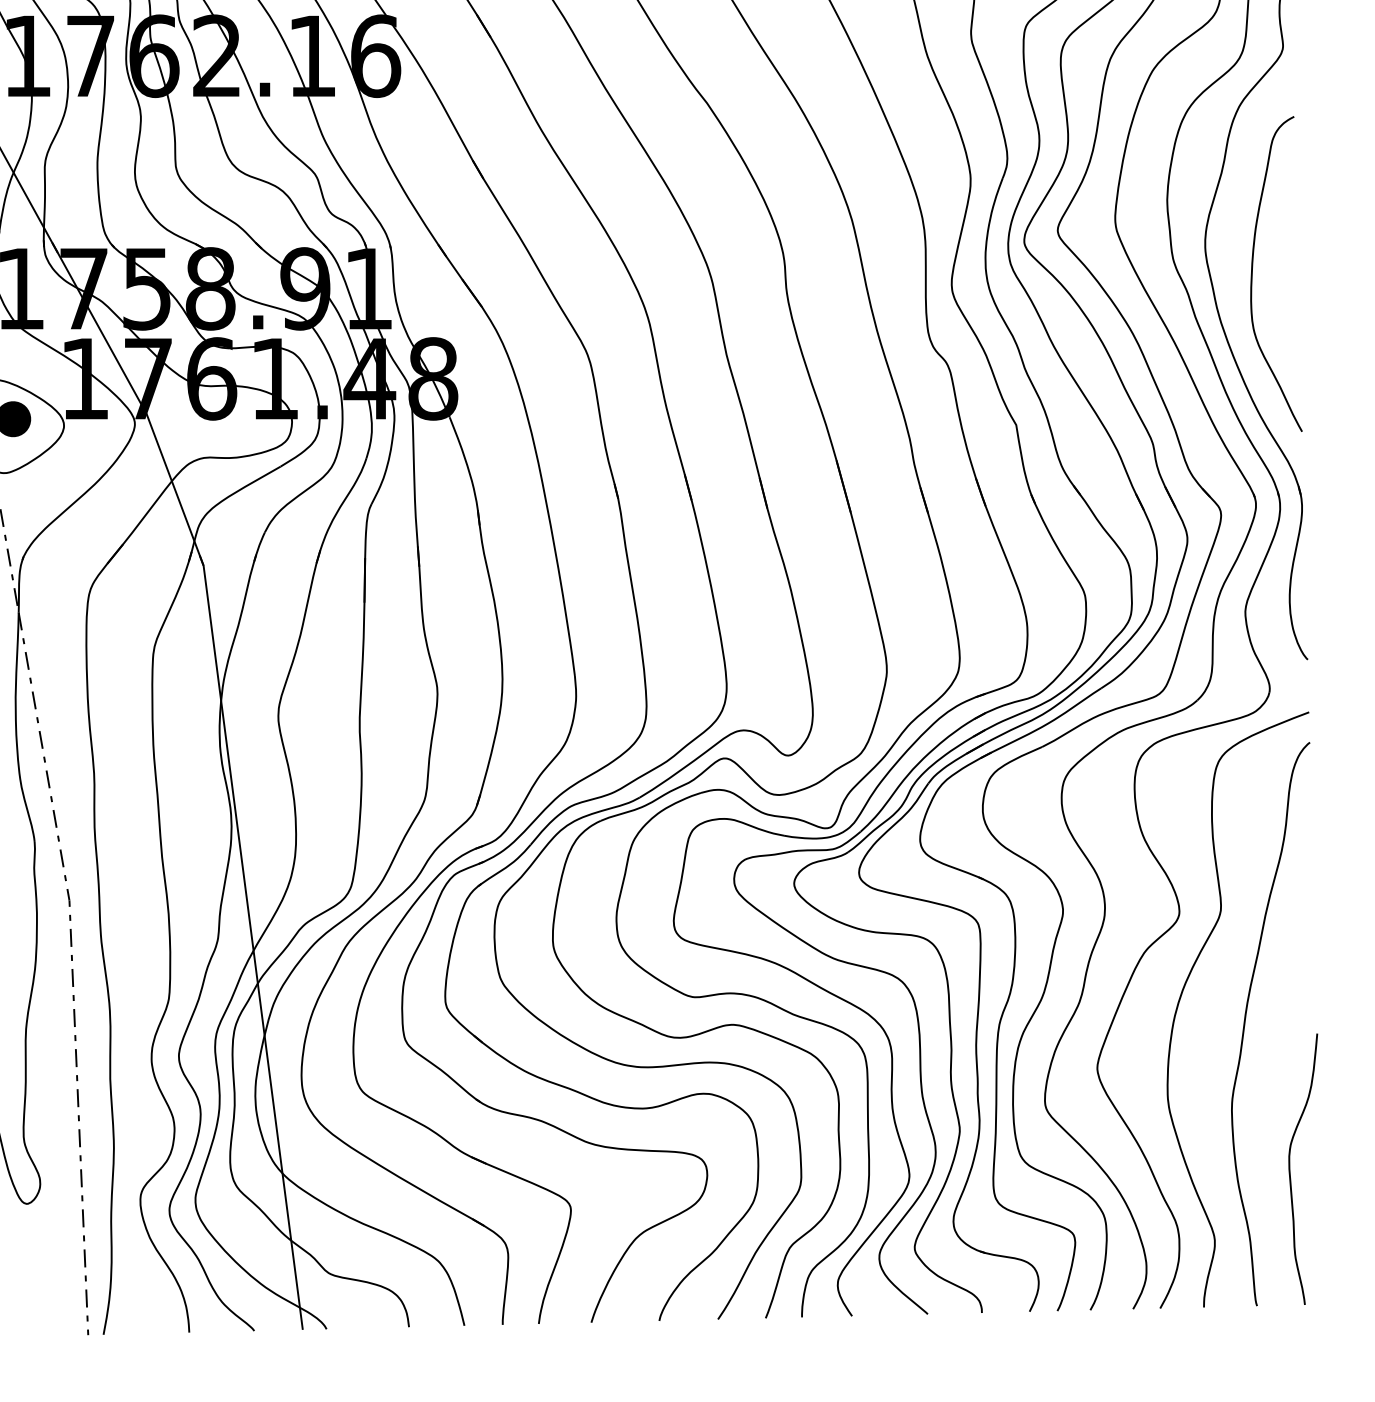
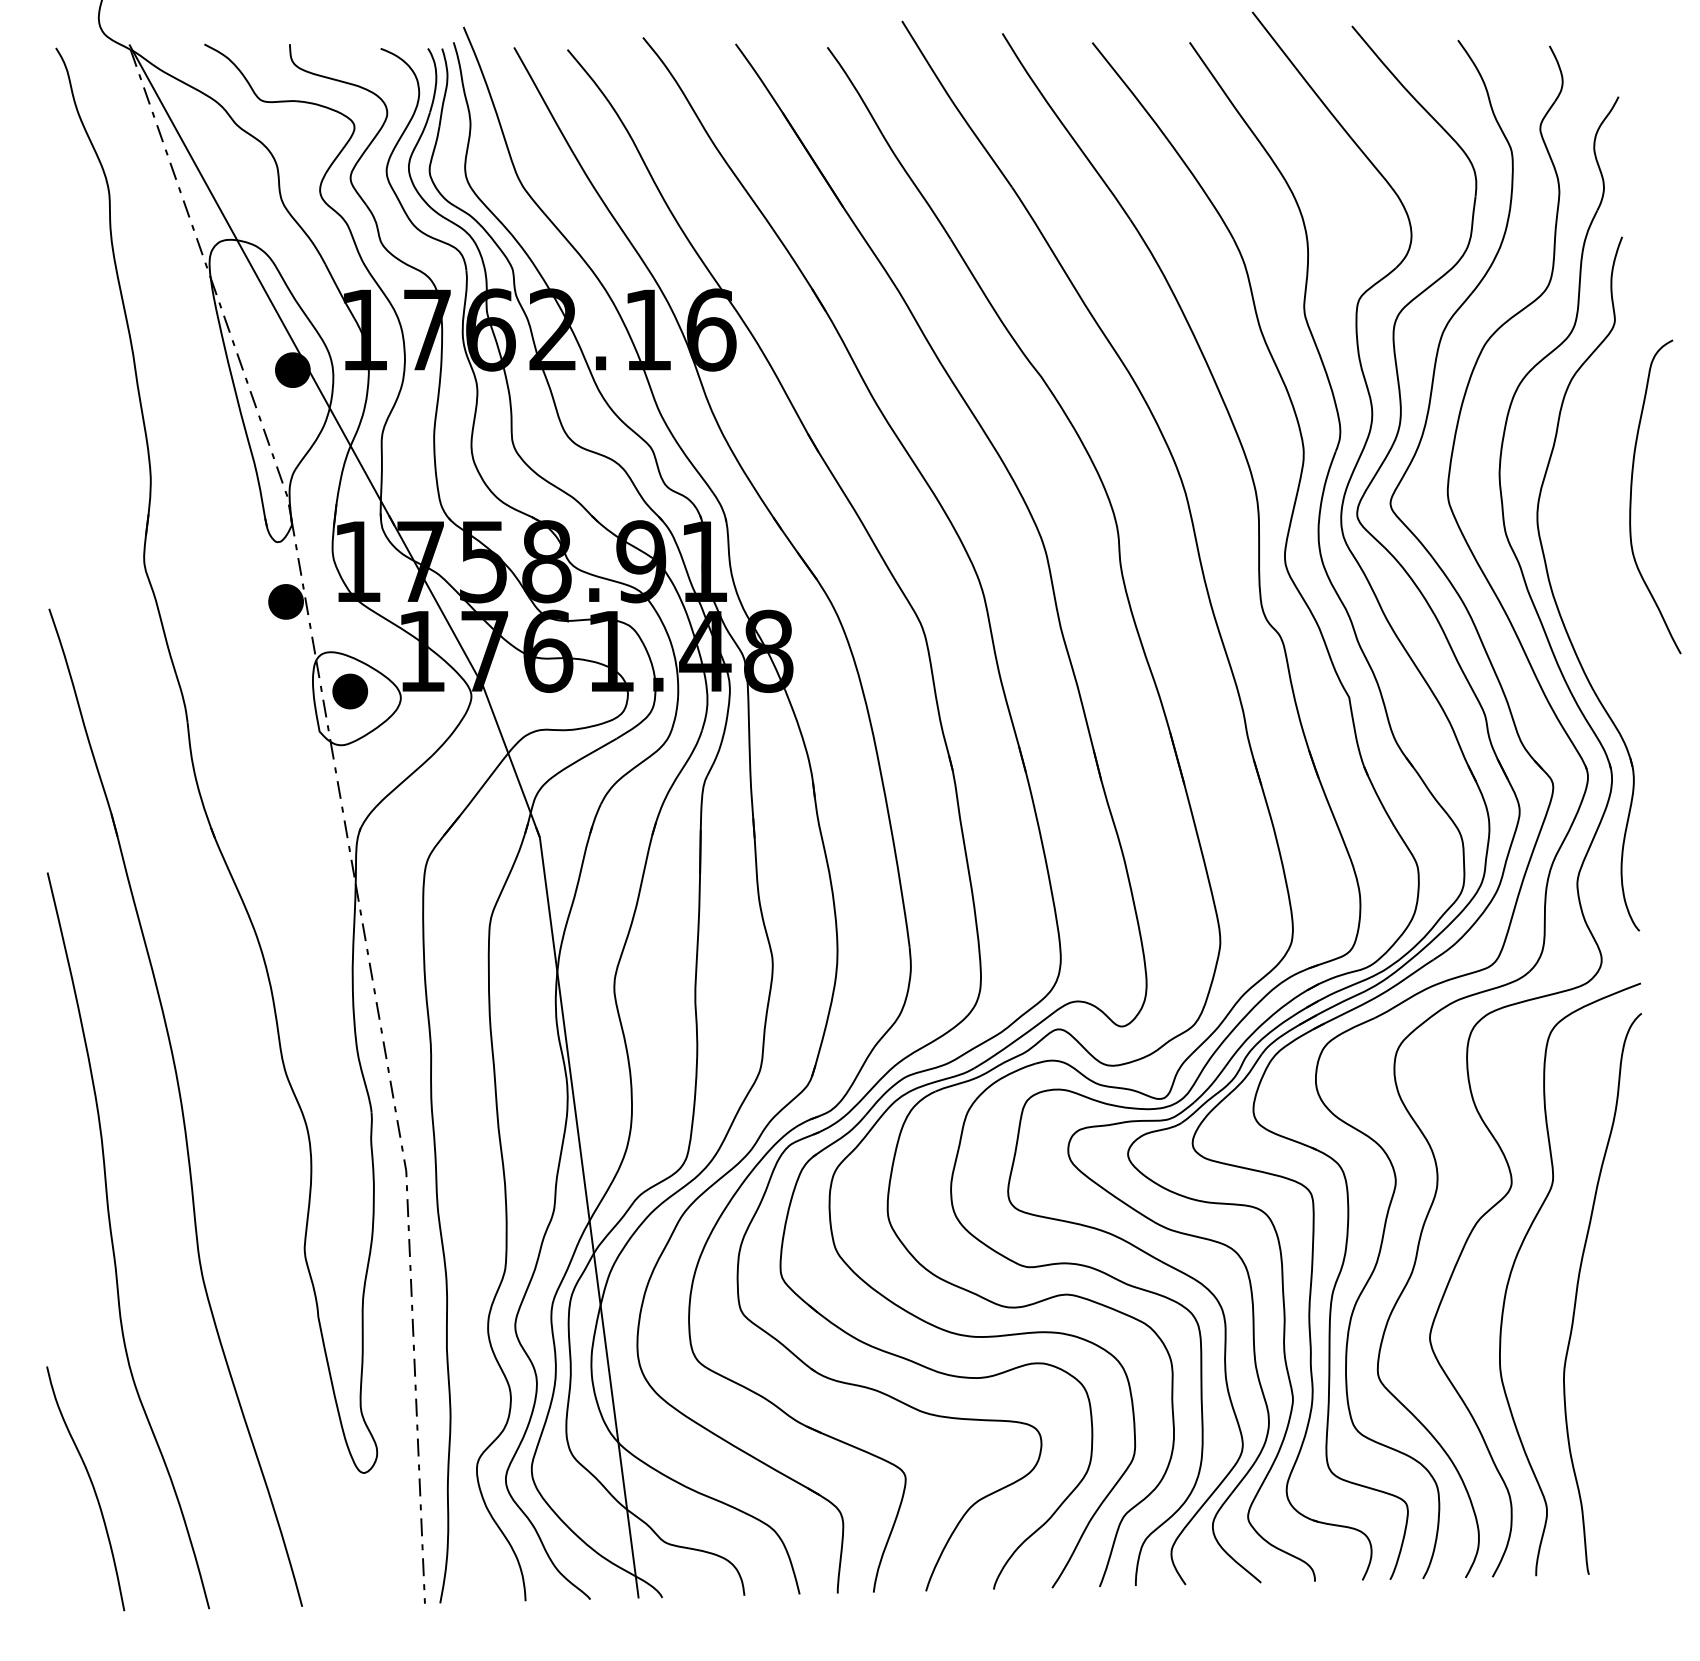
curve: (1252, 273) -> (1631, 496), moved
curve: (1290, 1169) -> (1622, 1438), removed

